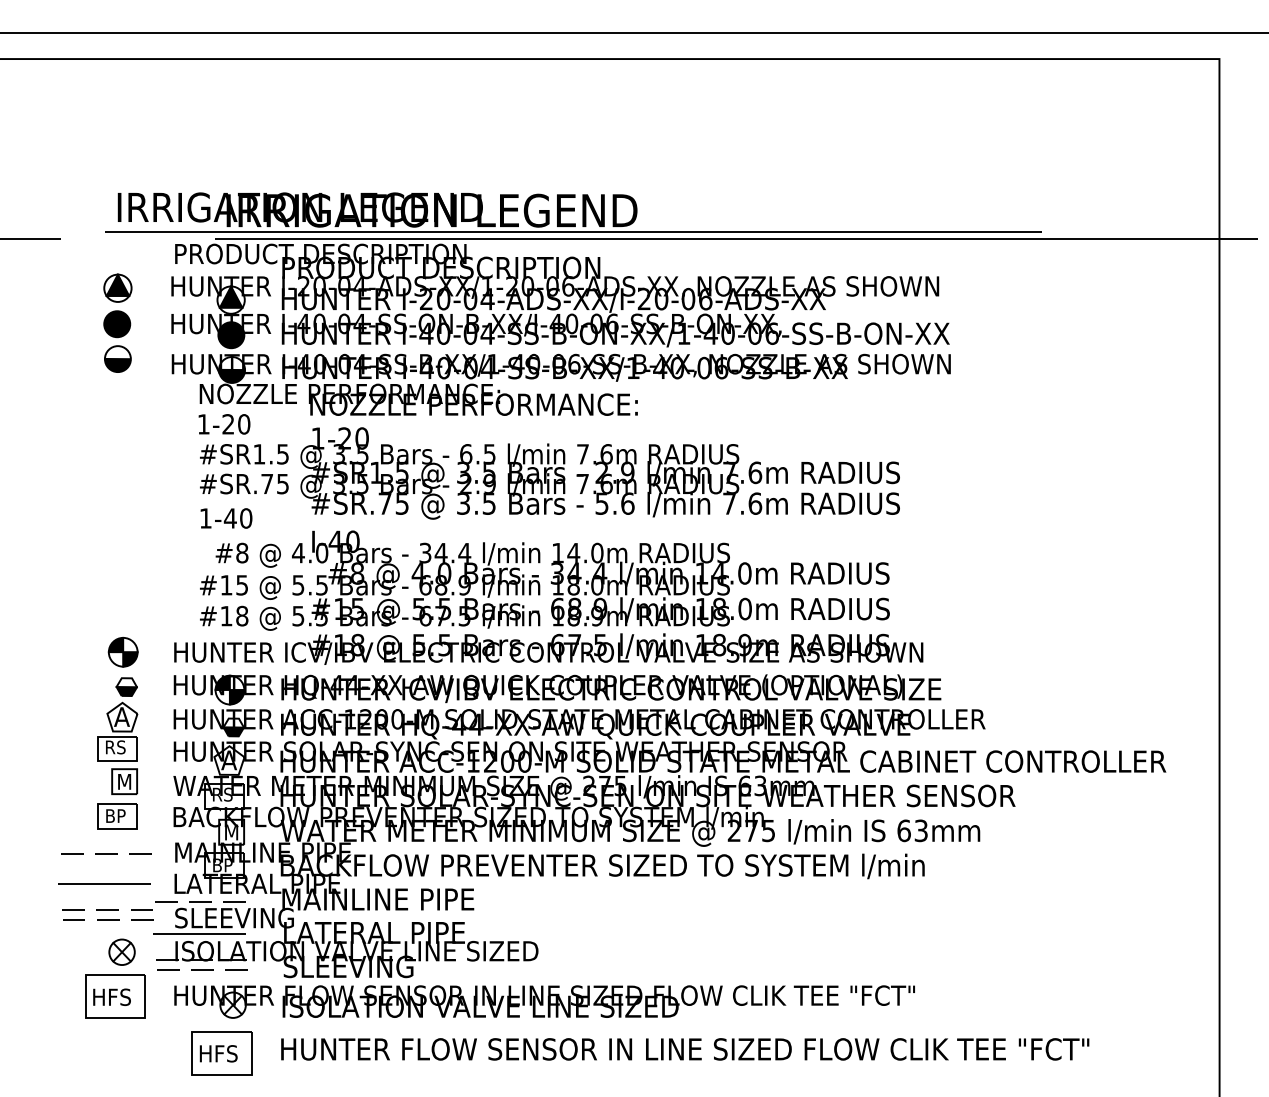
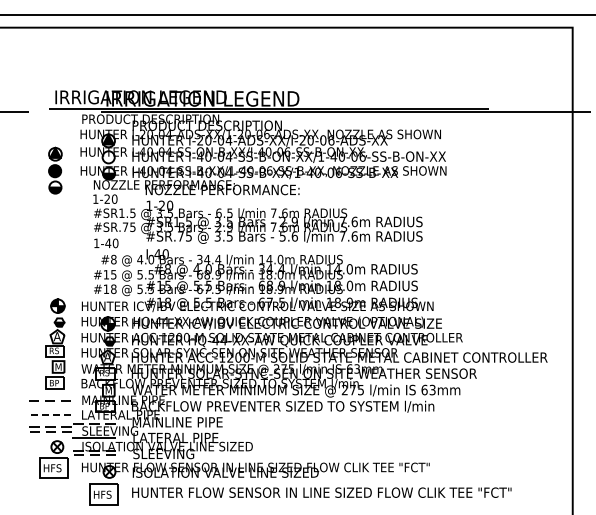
part: (118, 322) -> (55, 170), moved
fill: (230, 335) -> (108, 157), removed
line: (105, 882) -> (49, 414), solid -> dashed

